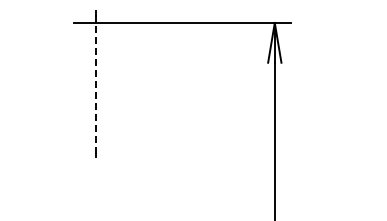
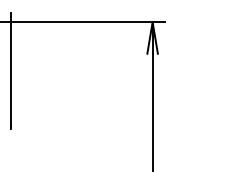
line: (96, 87) -> (11, 73), dashed -> solid

